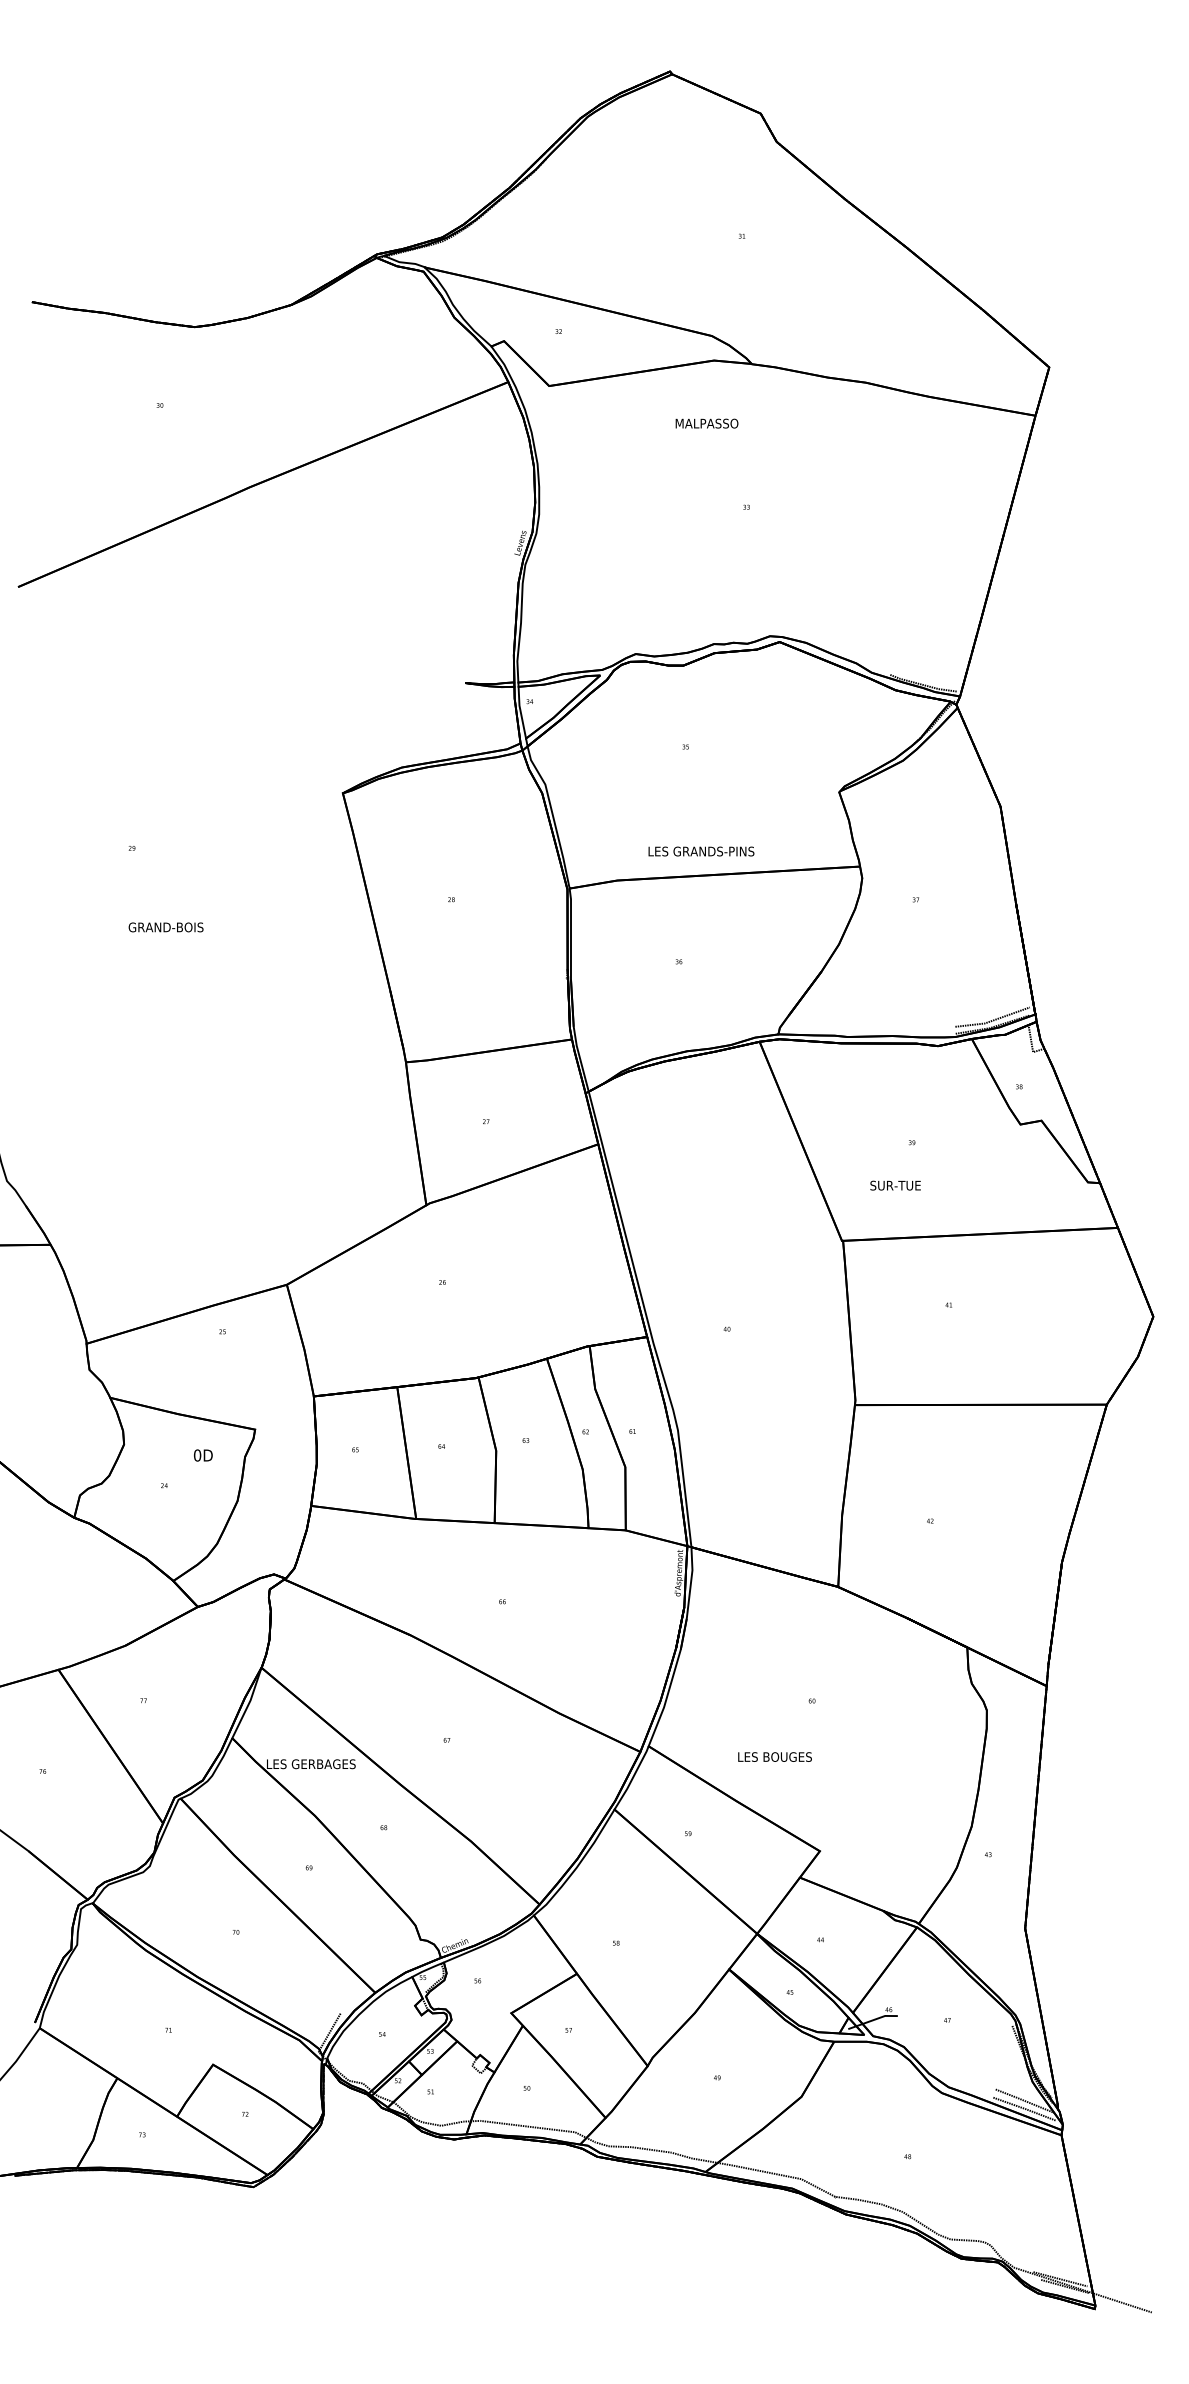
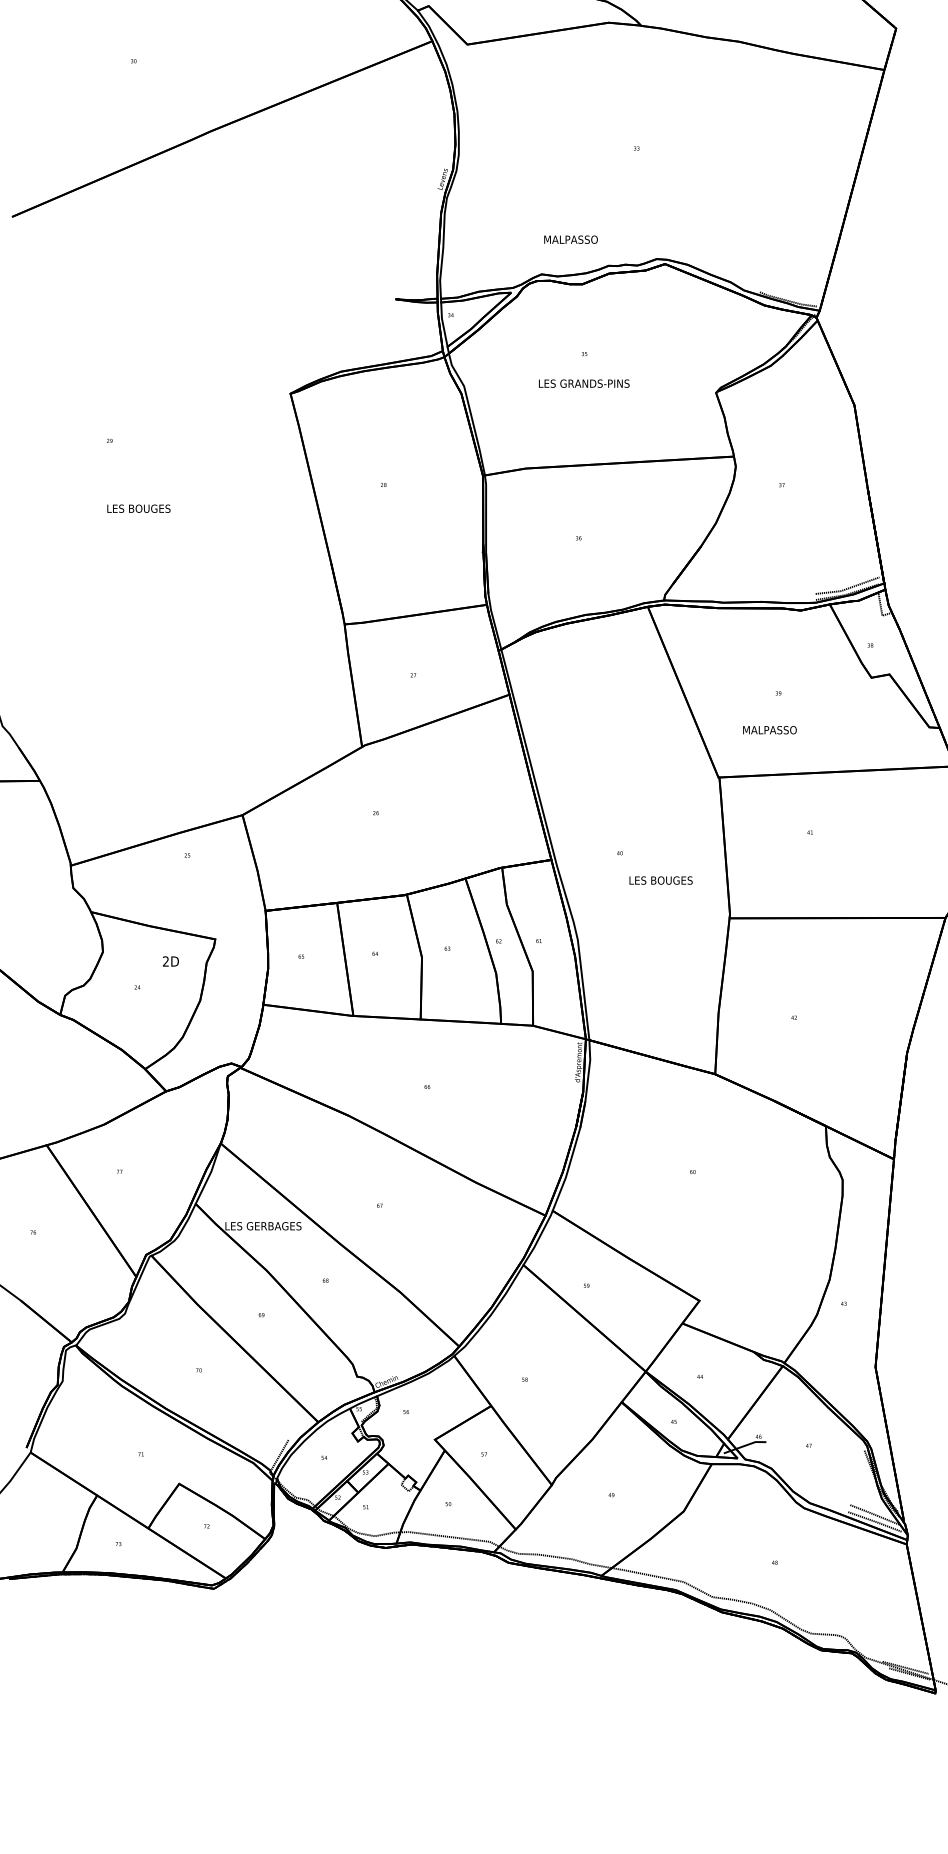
text: (706, 423) -> (570, 239), moved
text: (701, 851) -> (584, 383), moved
text: (165, 927) -> (138, 508), GRAND-BOIS -> LES BOUGES
text: (901, 1185) -> (769, 730), SUR-TUE -> MALPASSO
text: (197, 1455) -> (165, 961), 0D -> 2D
text: (774, 1756) -> (660, 880), moved

